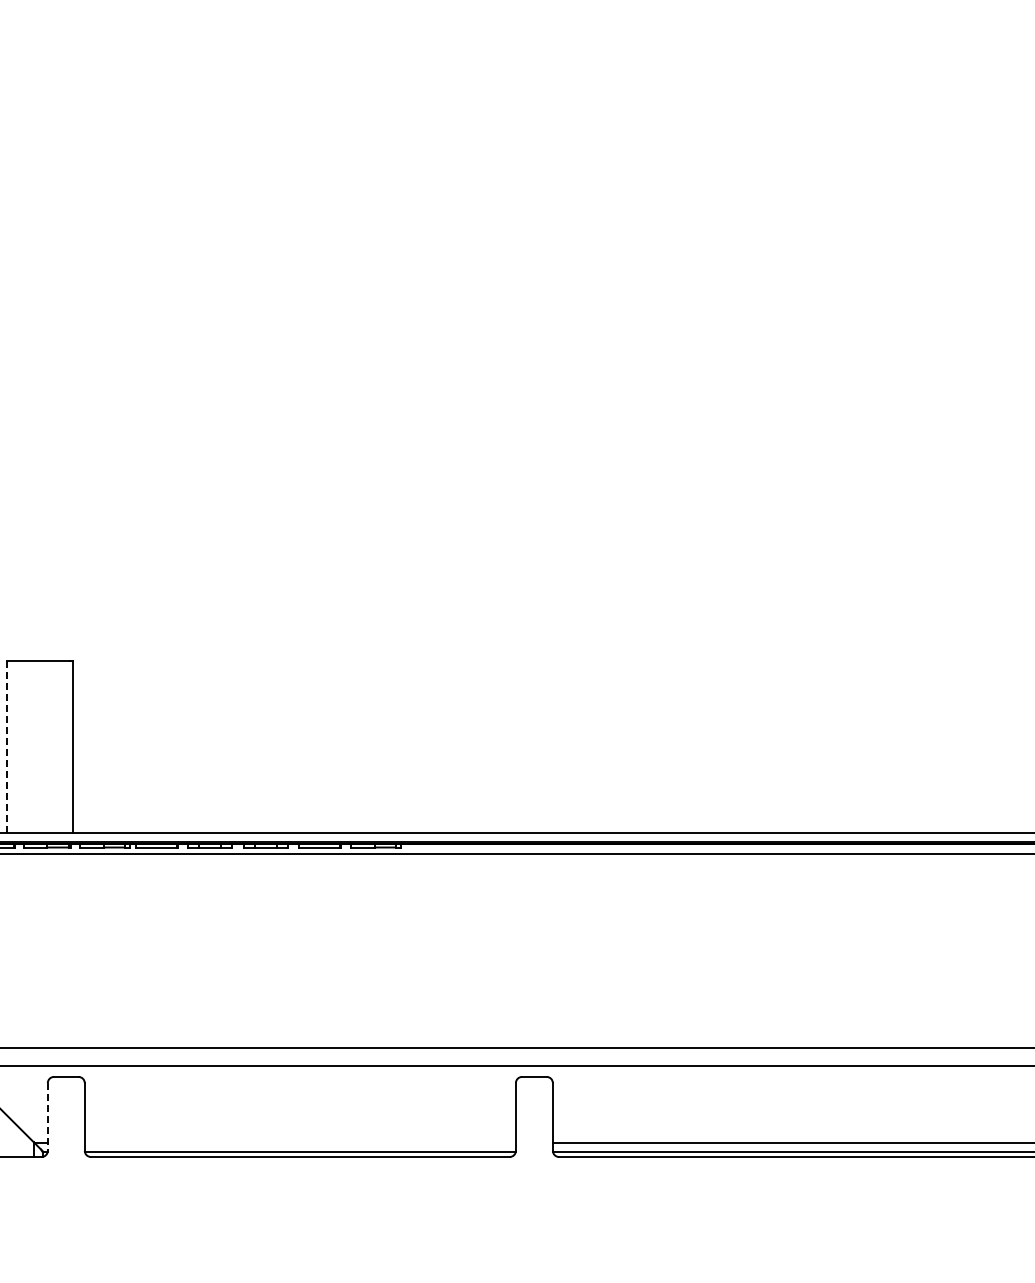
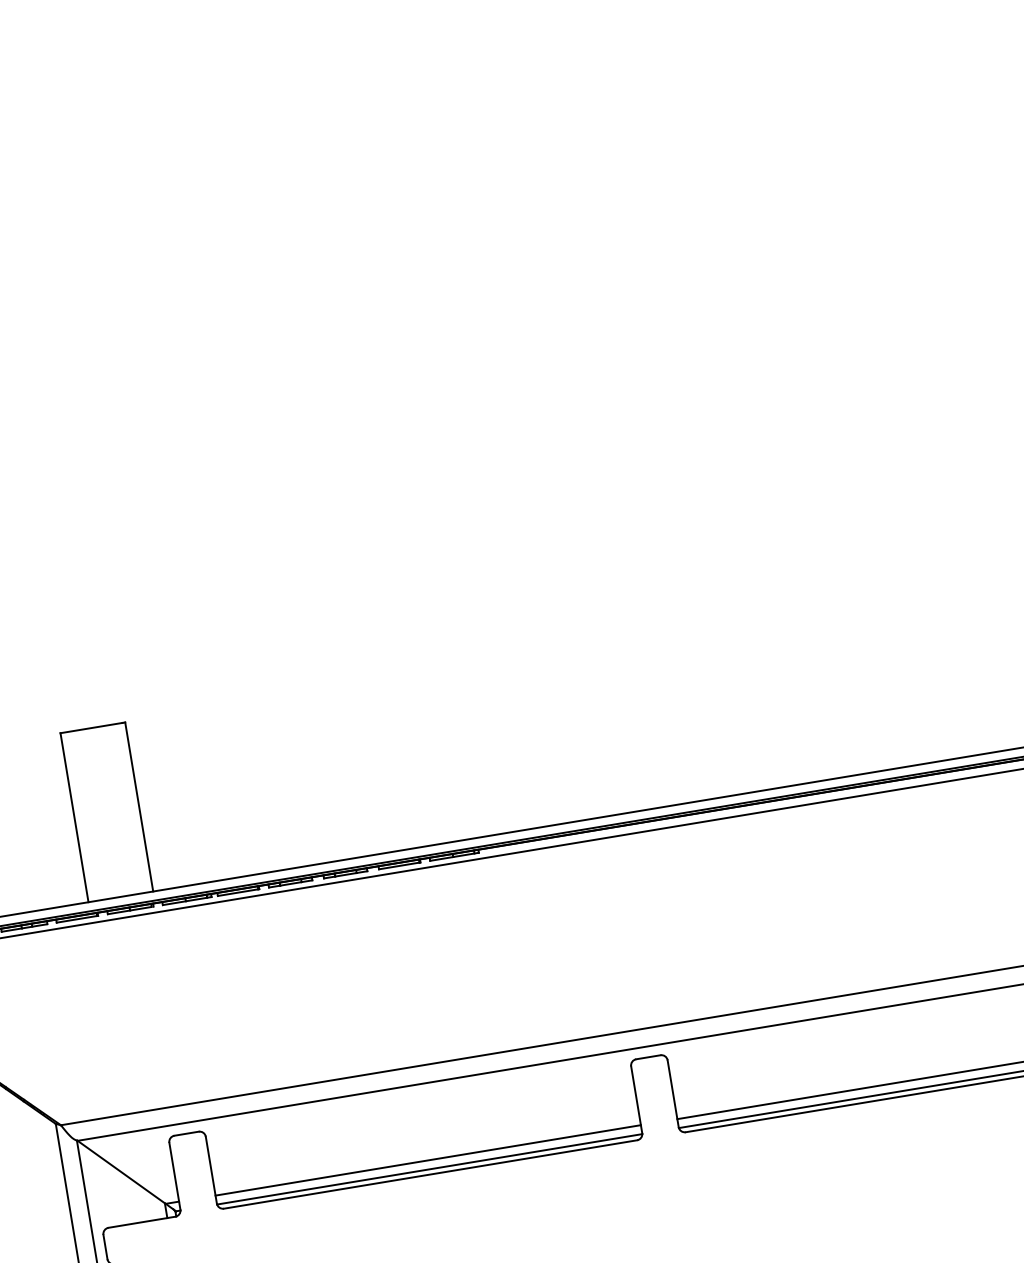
line: (7, 746) -> (74, 817), dashed -> solid
line: (47, 1116) -> (174, 1175), dashed -> solid
line: (299, 1142) -> (427, 1160), added

